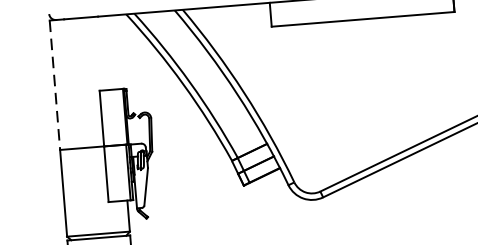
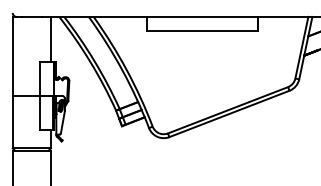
line: (114, 51) -> (50, 38), added
line: (54, 85) -> (12, 56), dashed -> solid

